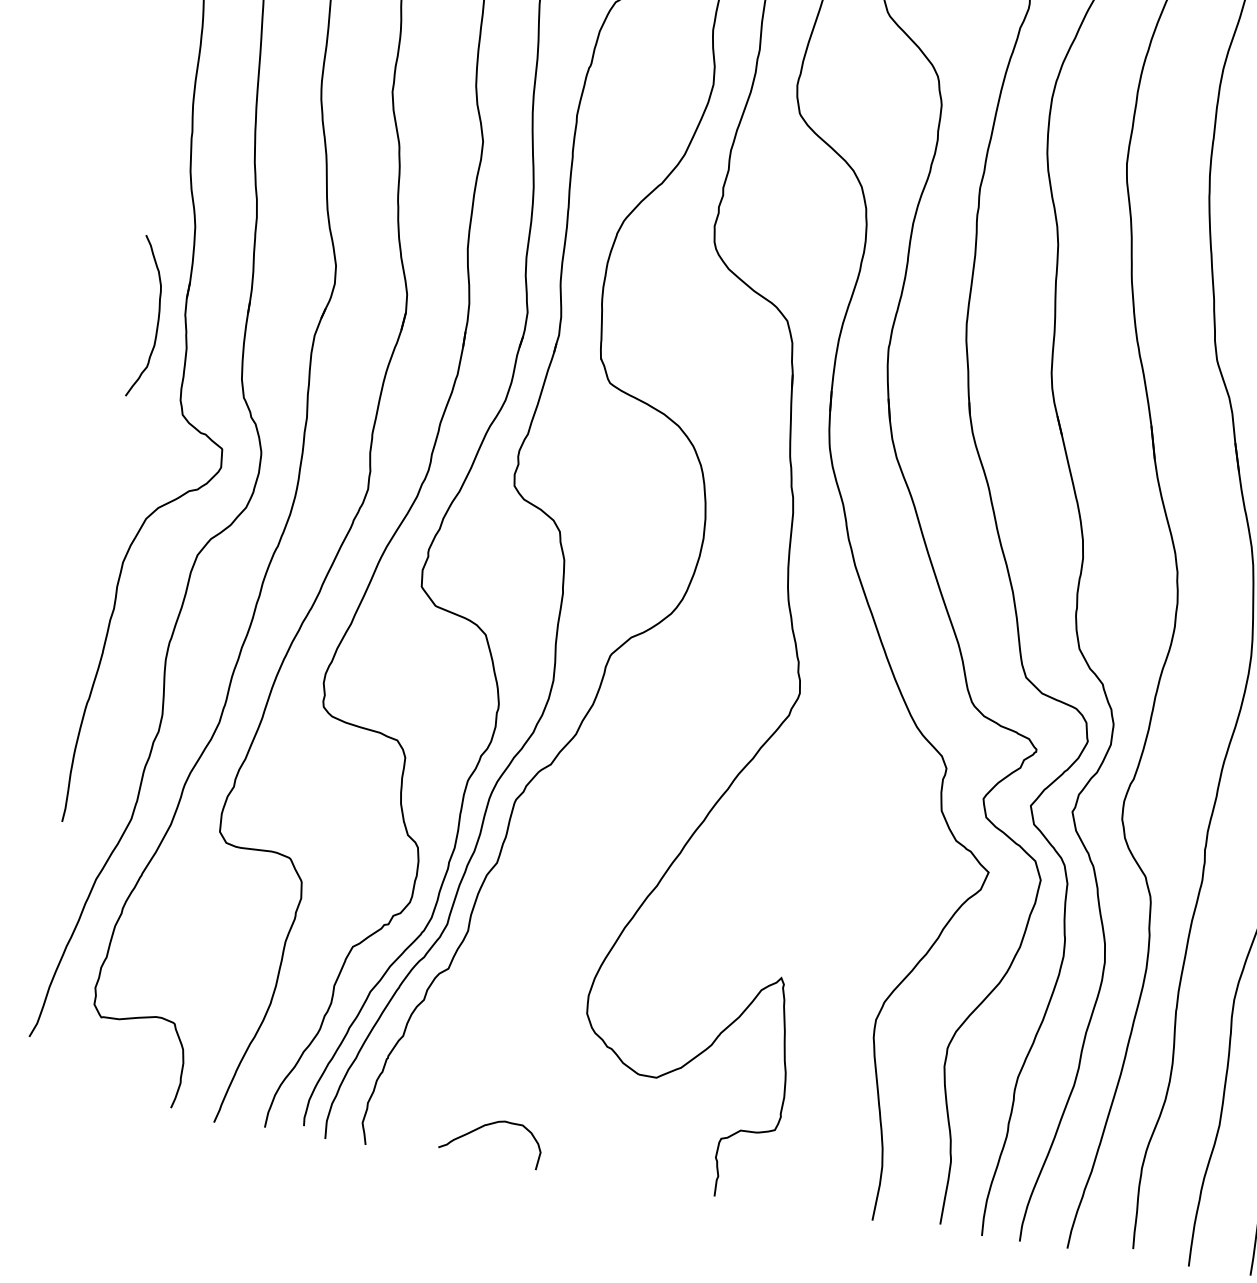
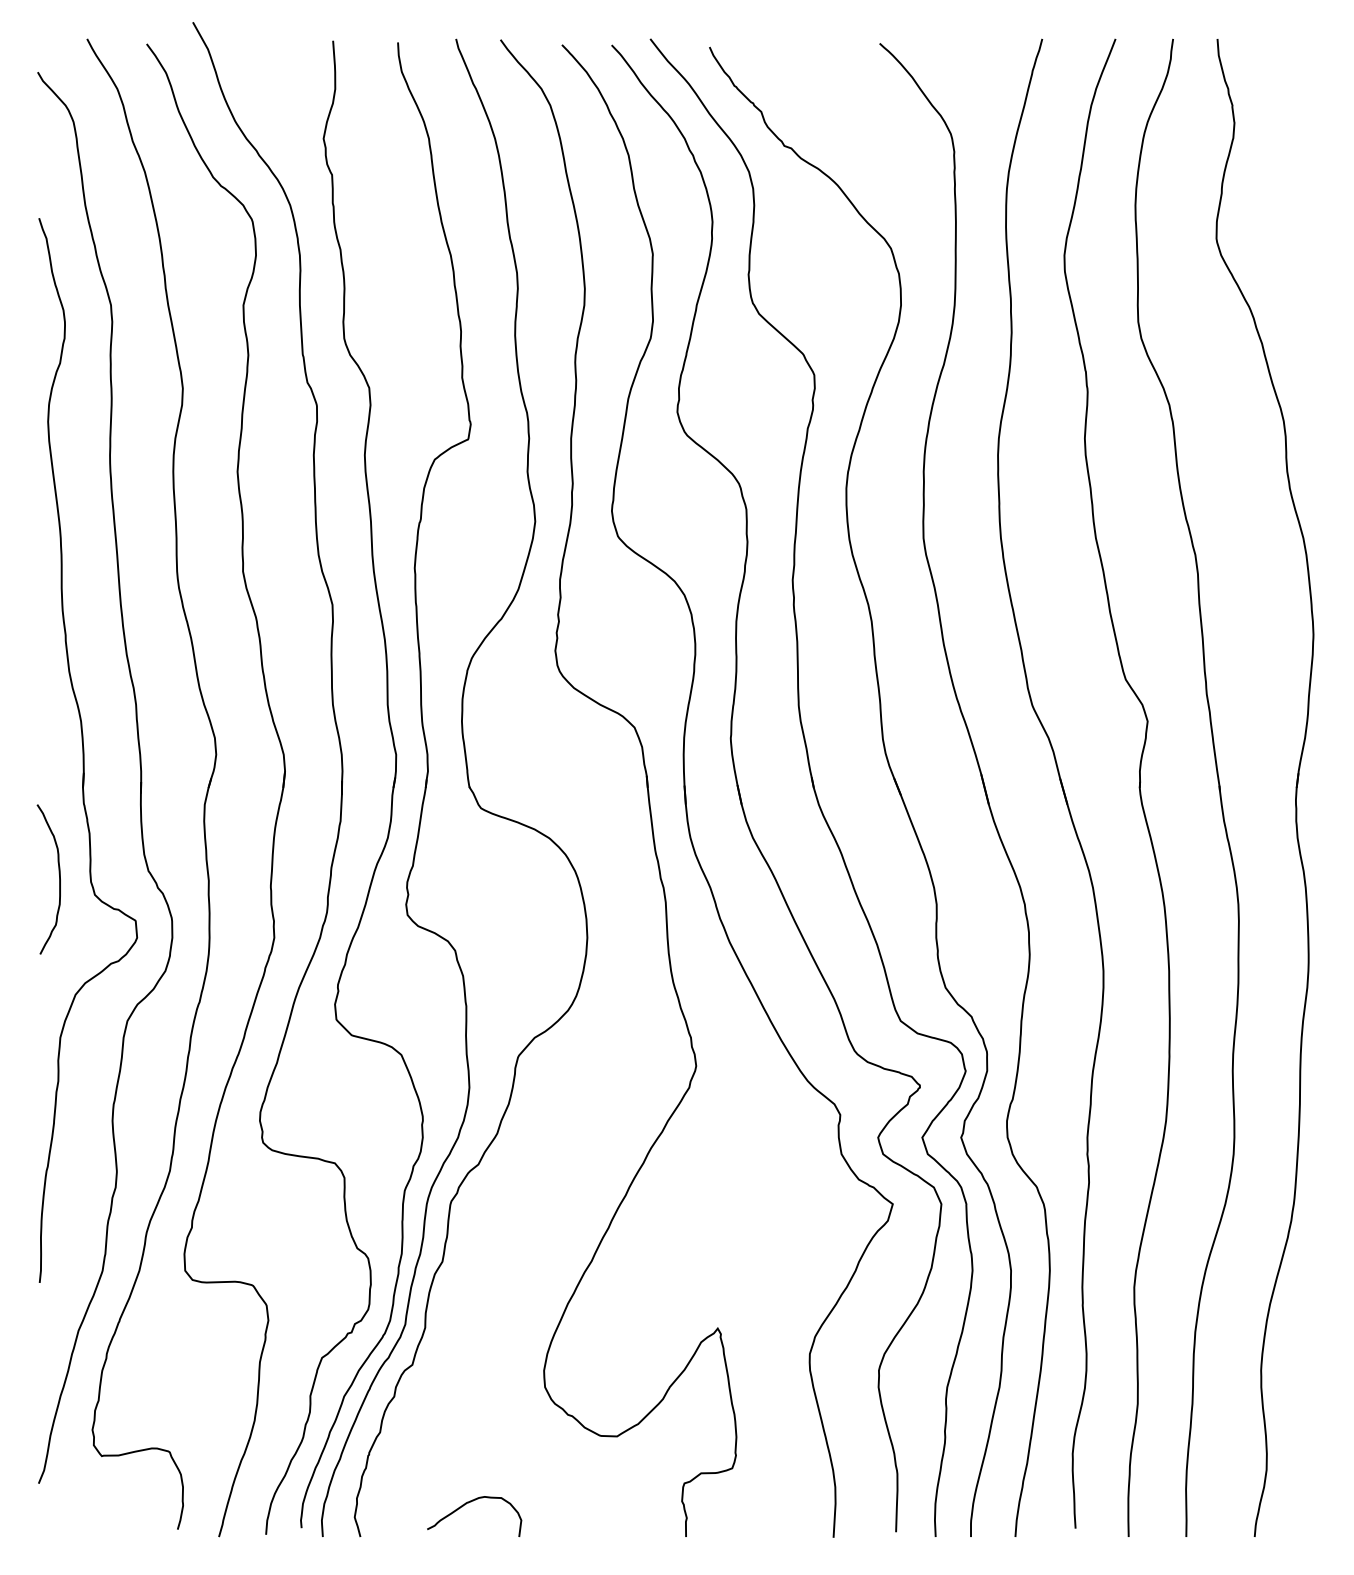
curve: (158, 318) -> (59, 879), moved

